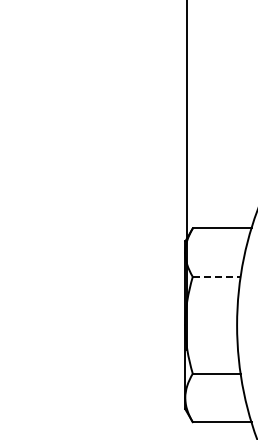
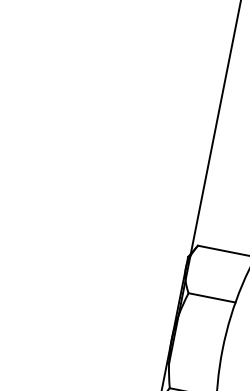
line: (216, 276) -> (211, 297), dashed -> solid

